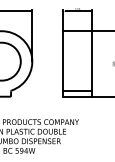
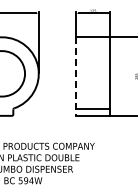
line: (63, 64) -> (76, 77), solid -> dashed

